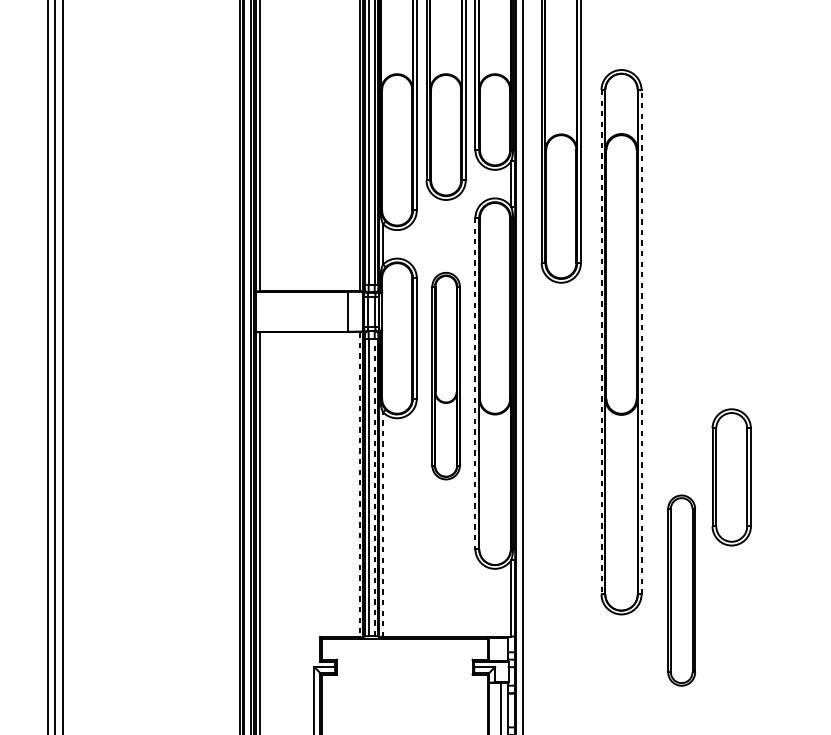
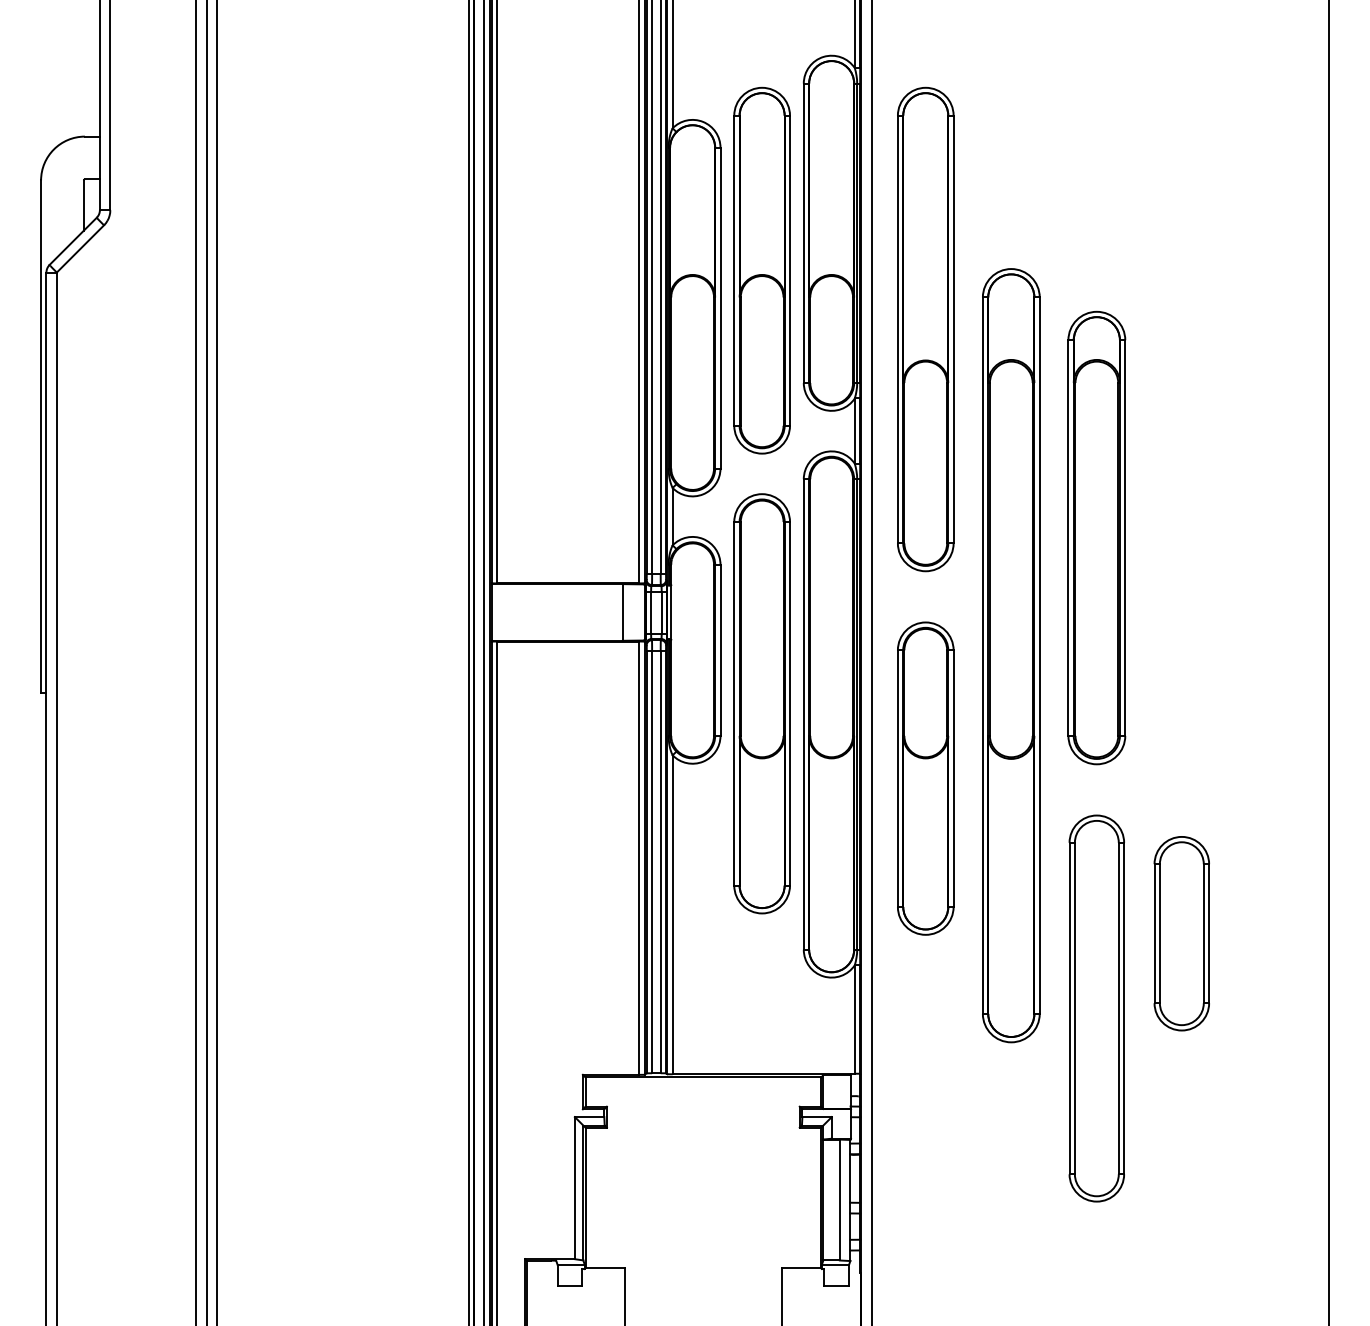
part: (681, 259) -> (1096, 537), added
line: (601, 342) -> (982, 656), dashed -> solid
line: (641, 342) -> (1039, 655), dashed -> solid
part: (445, 375) -> (761, 703), size x1.43
line: (475, 384) -> (803, 715), dashed -> solid
part: (561, 428) -> (925, 778), added
part: (731, 477) -> (1181, 933), moved
line: (359, 485) -> (639, 858), dashed -> solid
line: (374, 487) -> (660, 861), dashed -> solid
line: (383, 524) -> (672, 914), dashed -> solid
part: (681, 590) -> (1096, 1008), size x1.43

